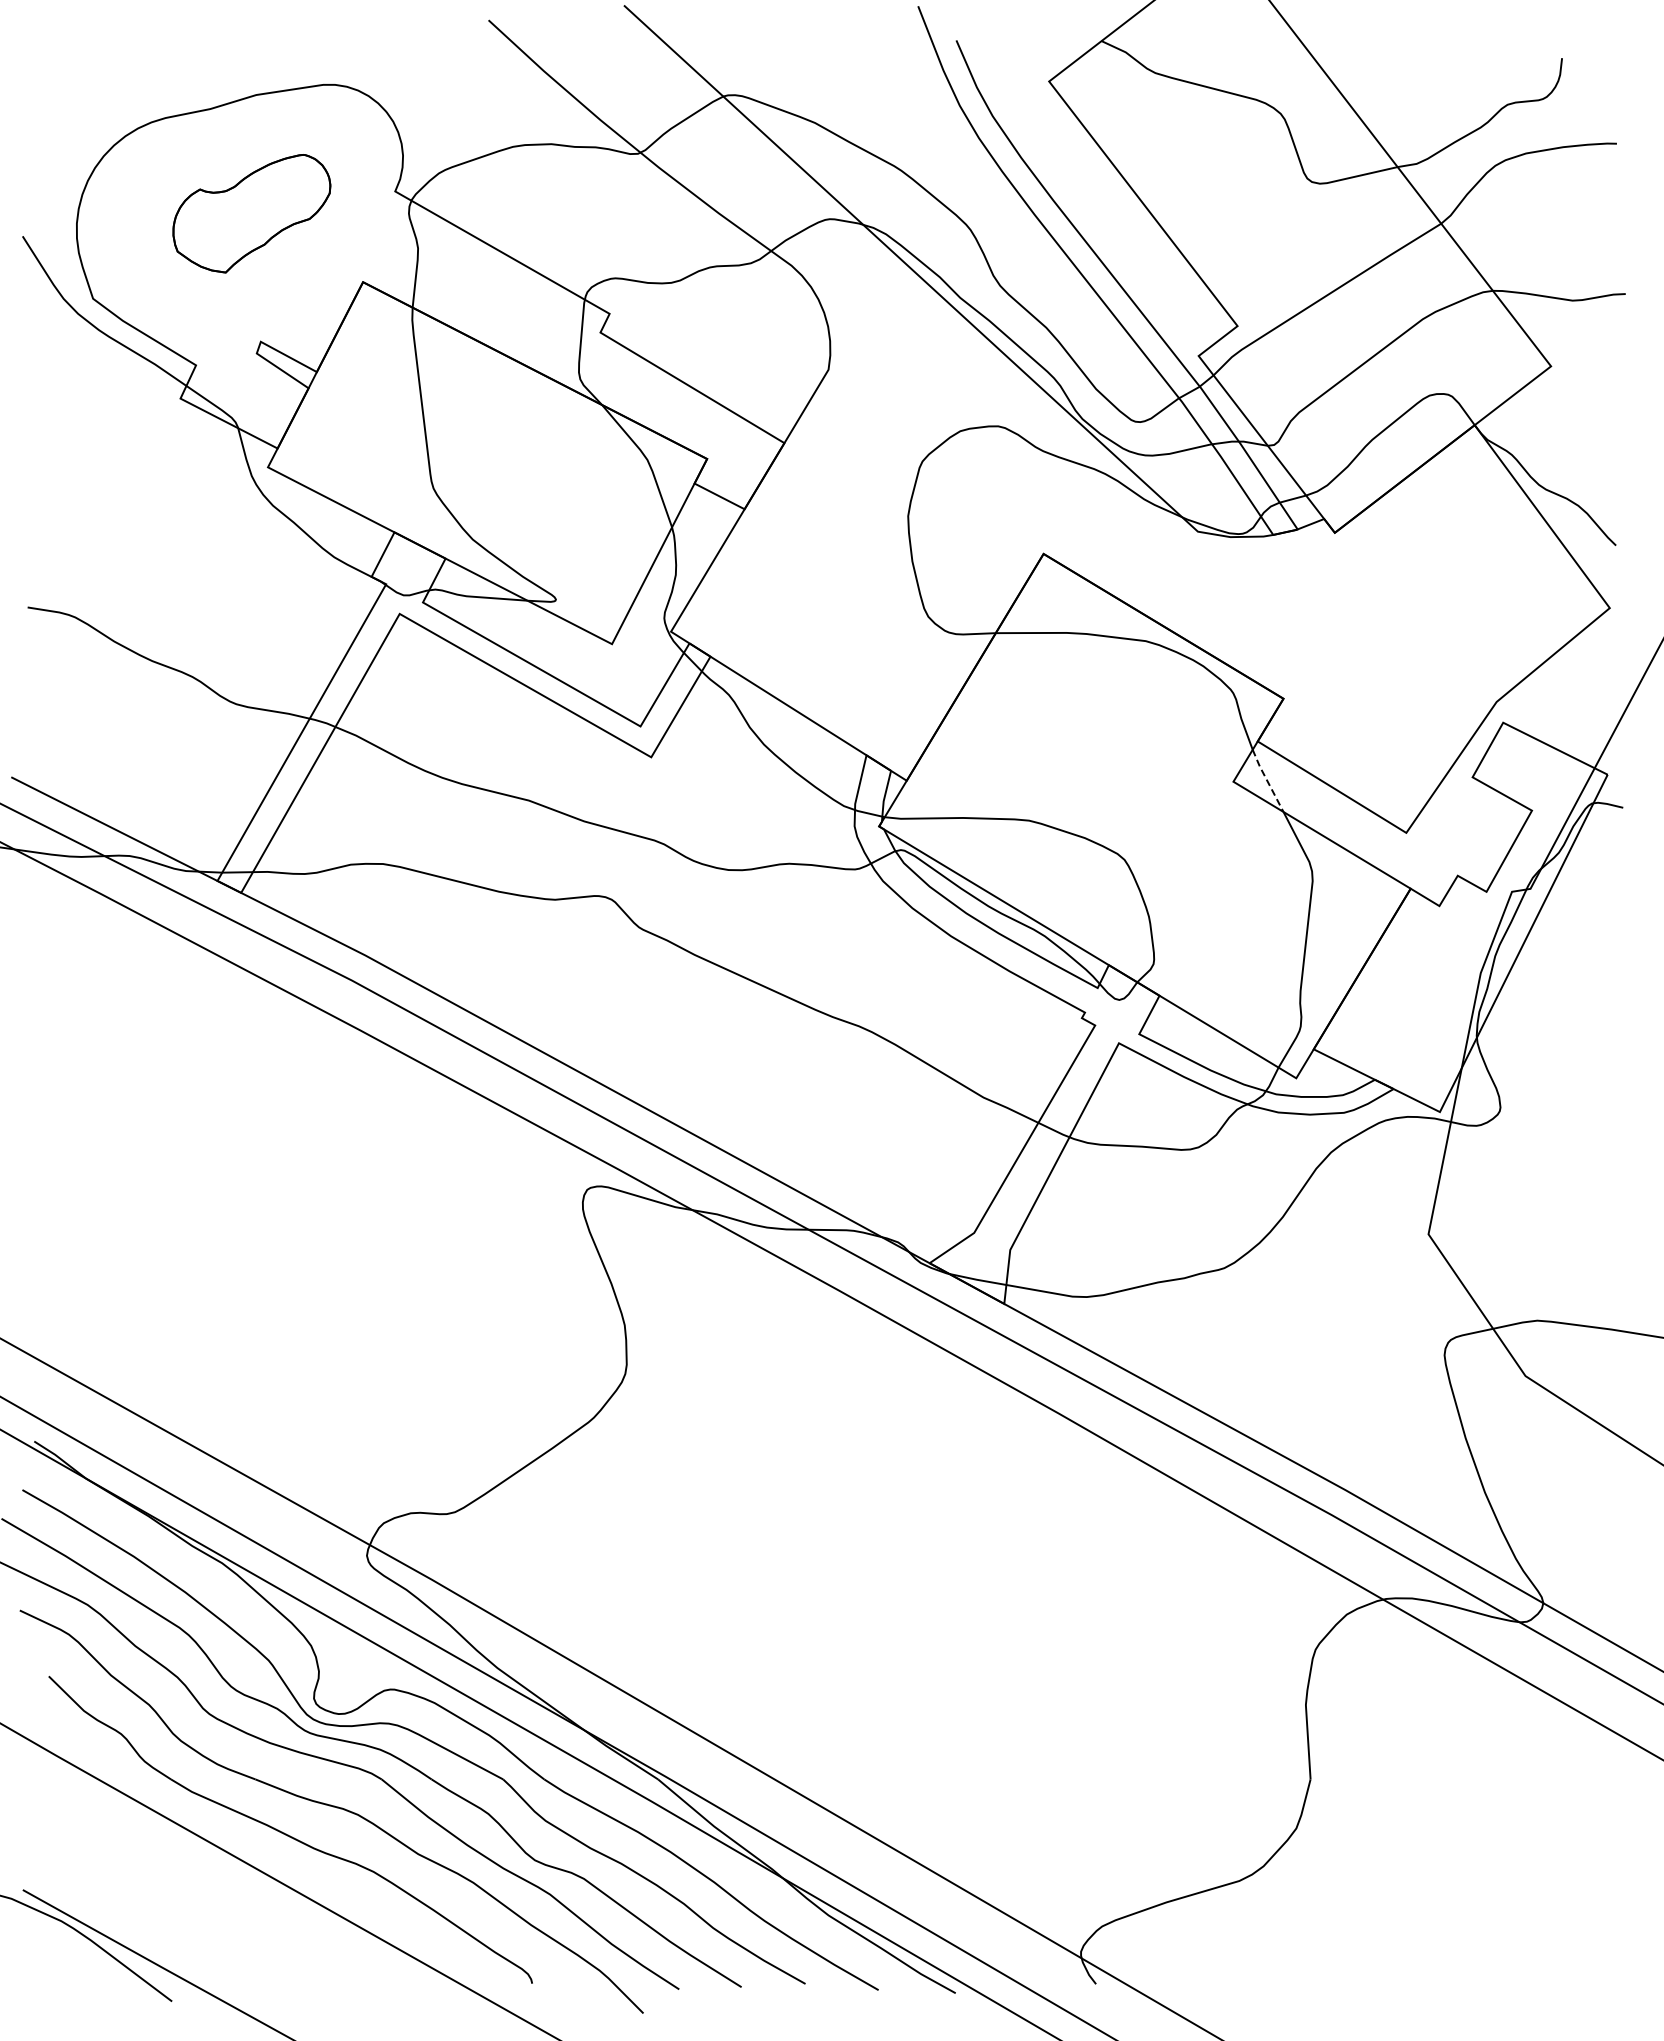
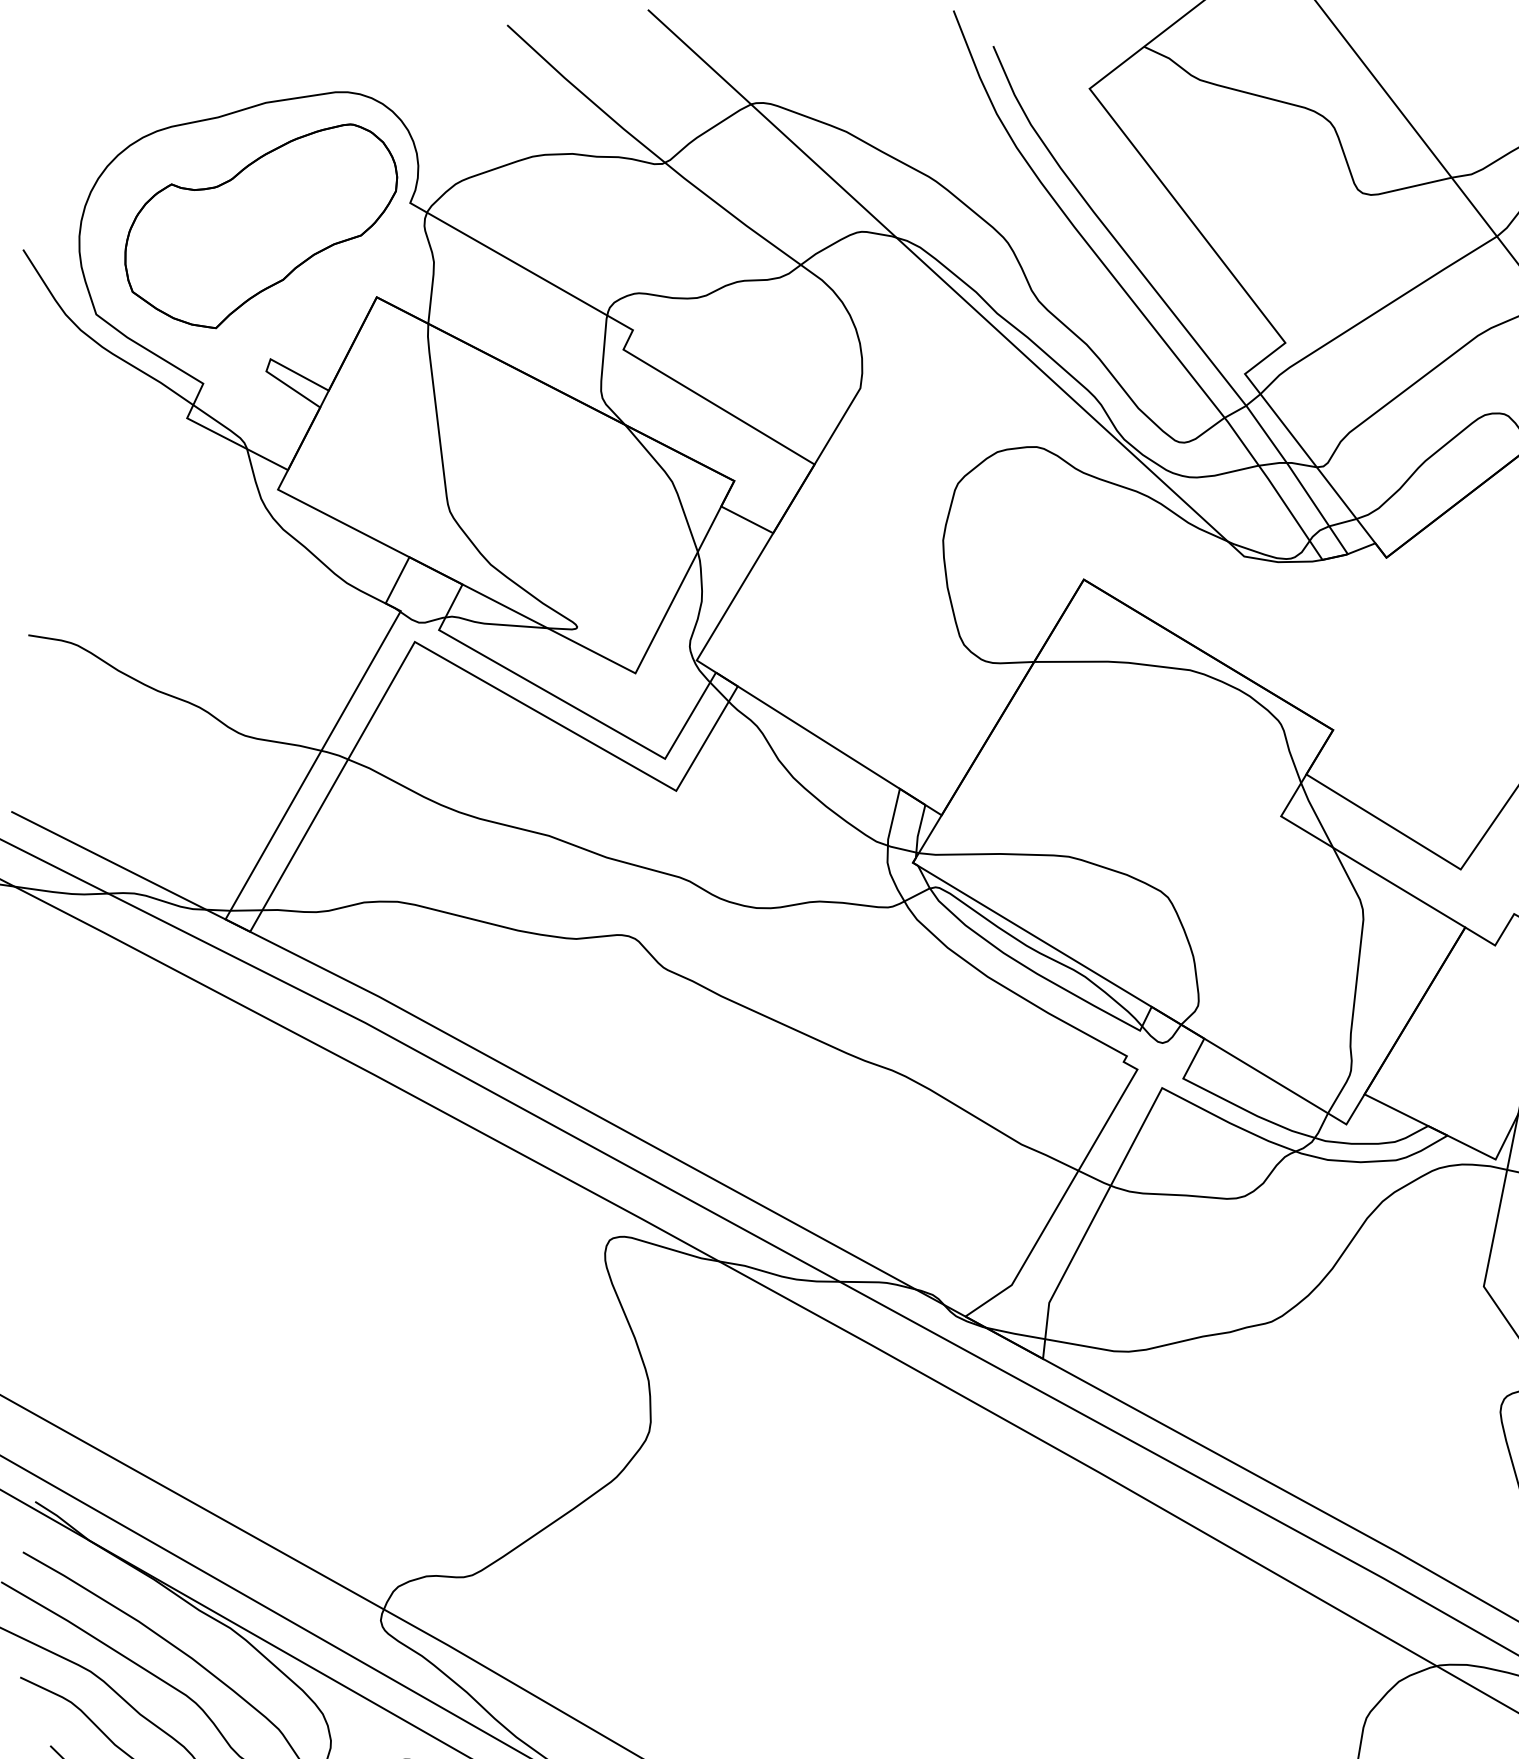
part: (251, 213) -> (260, 225), size x1.67
line: (1267, 780) -> (1316, 815), dashed -> solid

